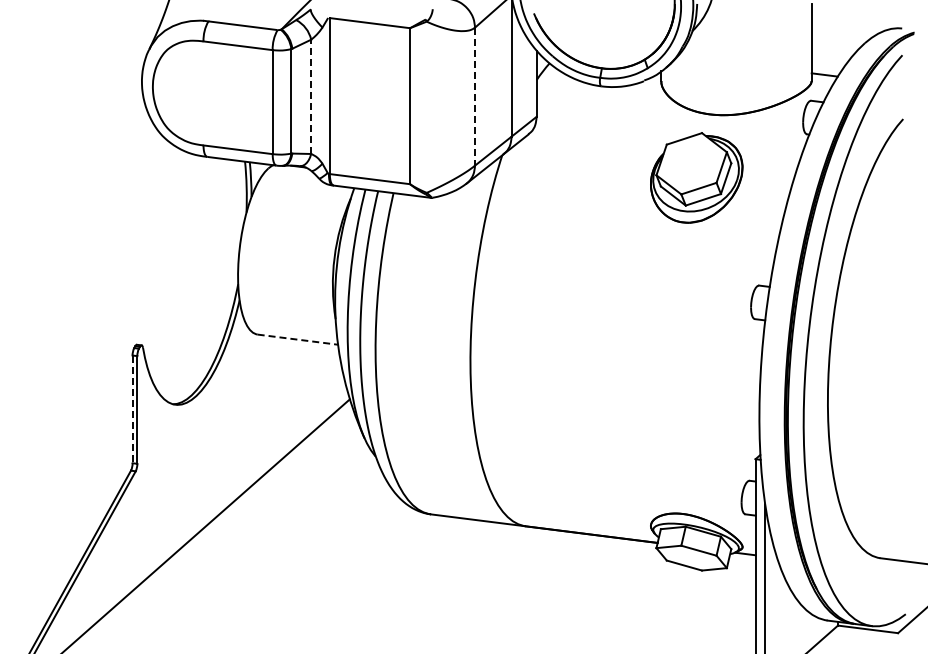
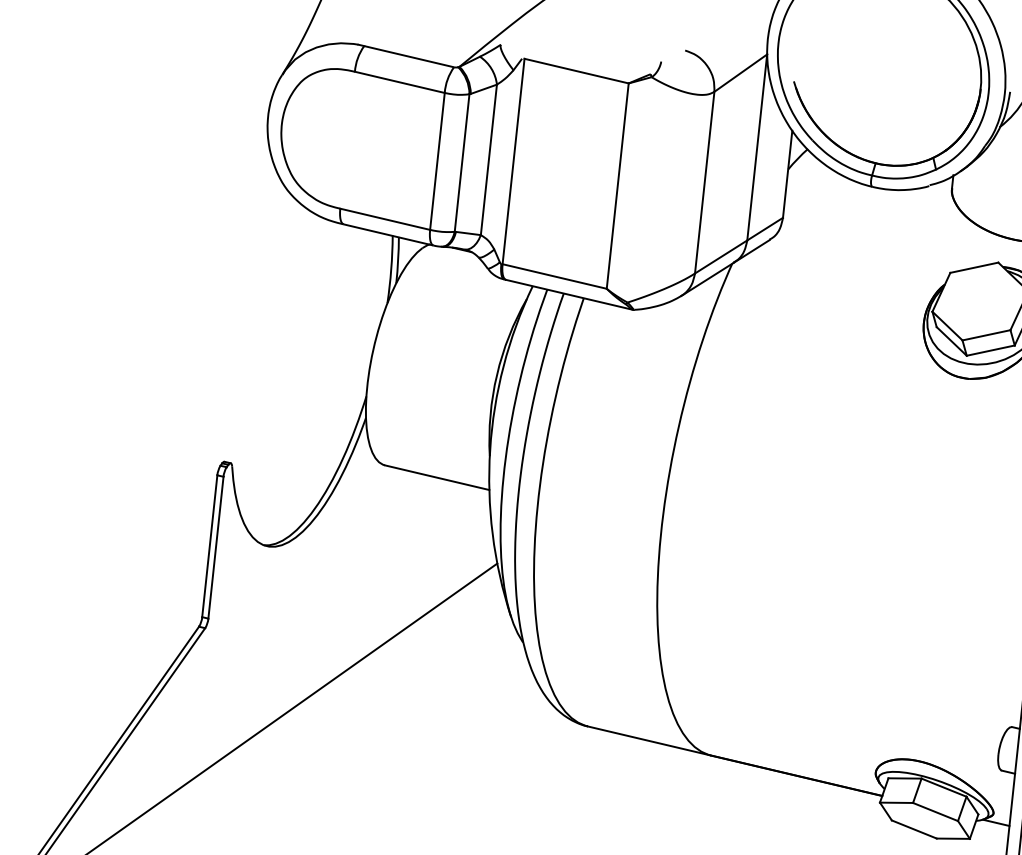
line: (311, 96) -> (489, 159), dashed -> solid
line: (475, 96) -> (705, 182), dashed -> solid
line: (297, 339) -> (436, 477), dashed -> solid
line: (132, 409) -> (209, 546), dashed -> solid

